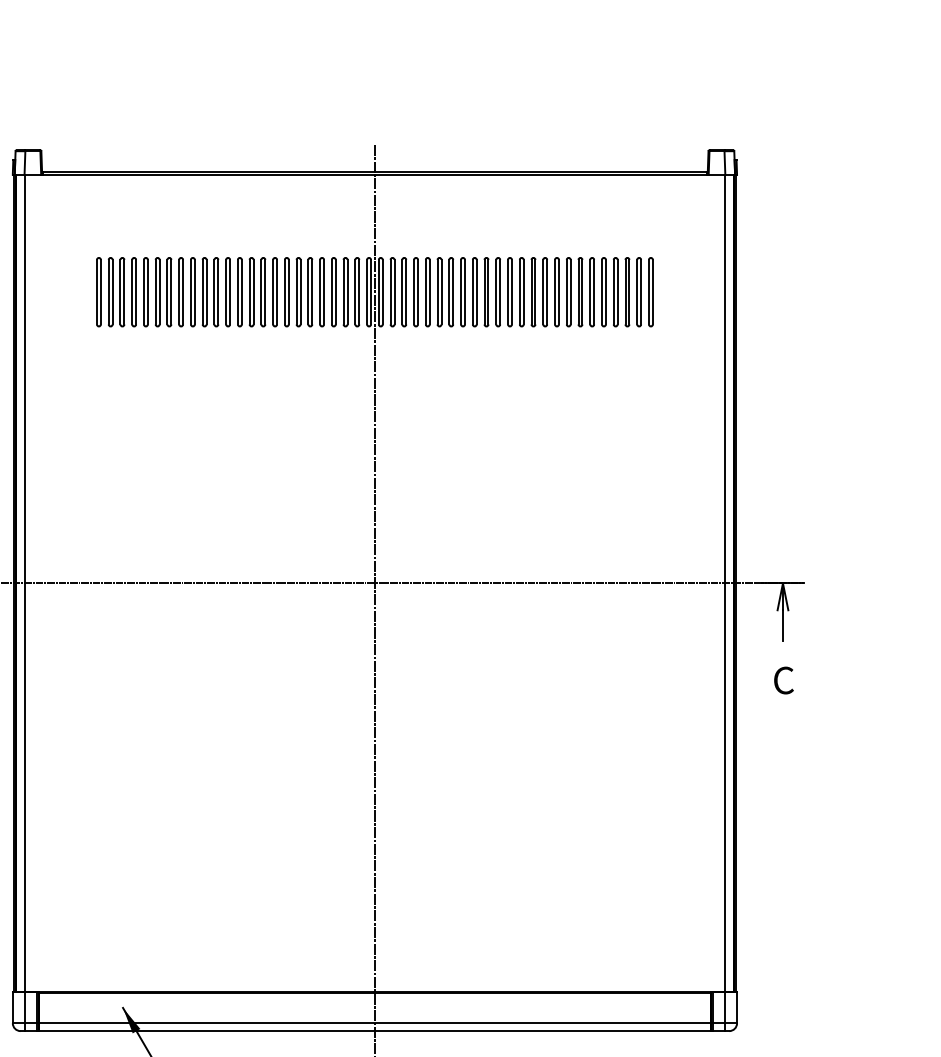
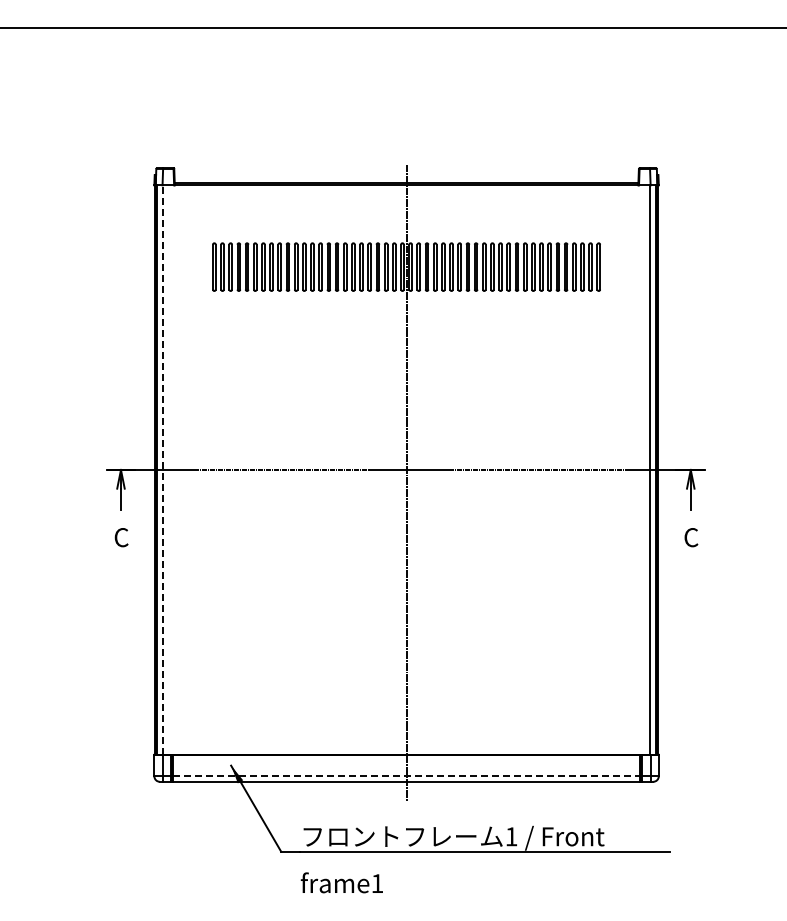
line: (24, 582) -> (162, 469), solid -> dashed
line: (374, 1023) -> (406, 776), solid -> dashed

